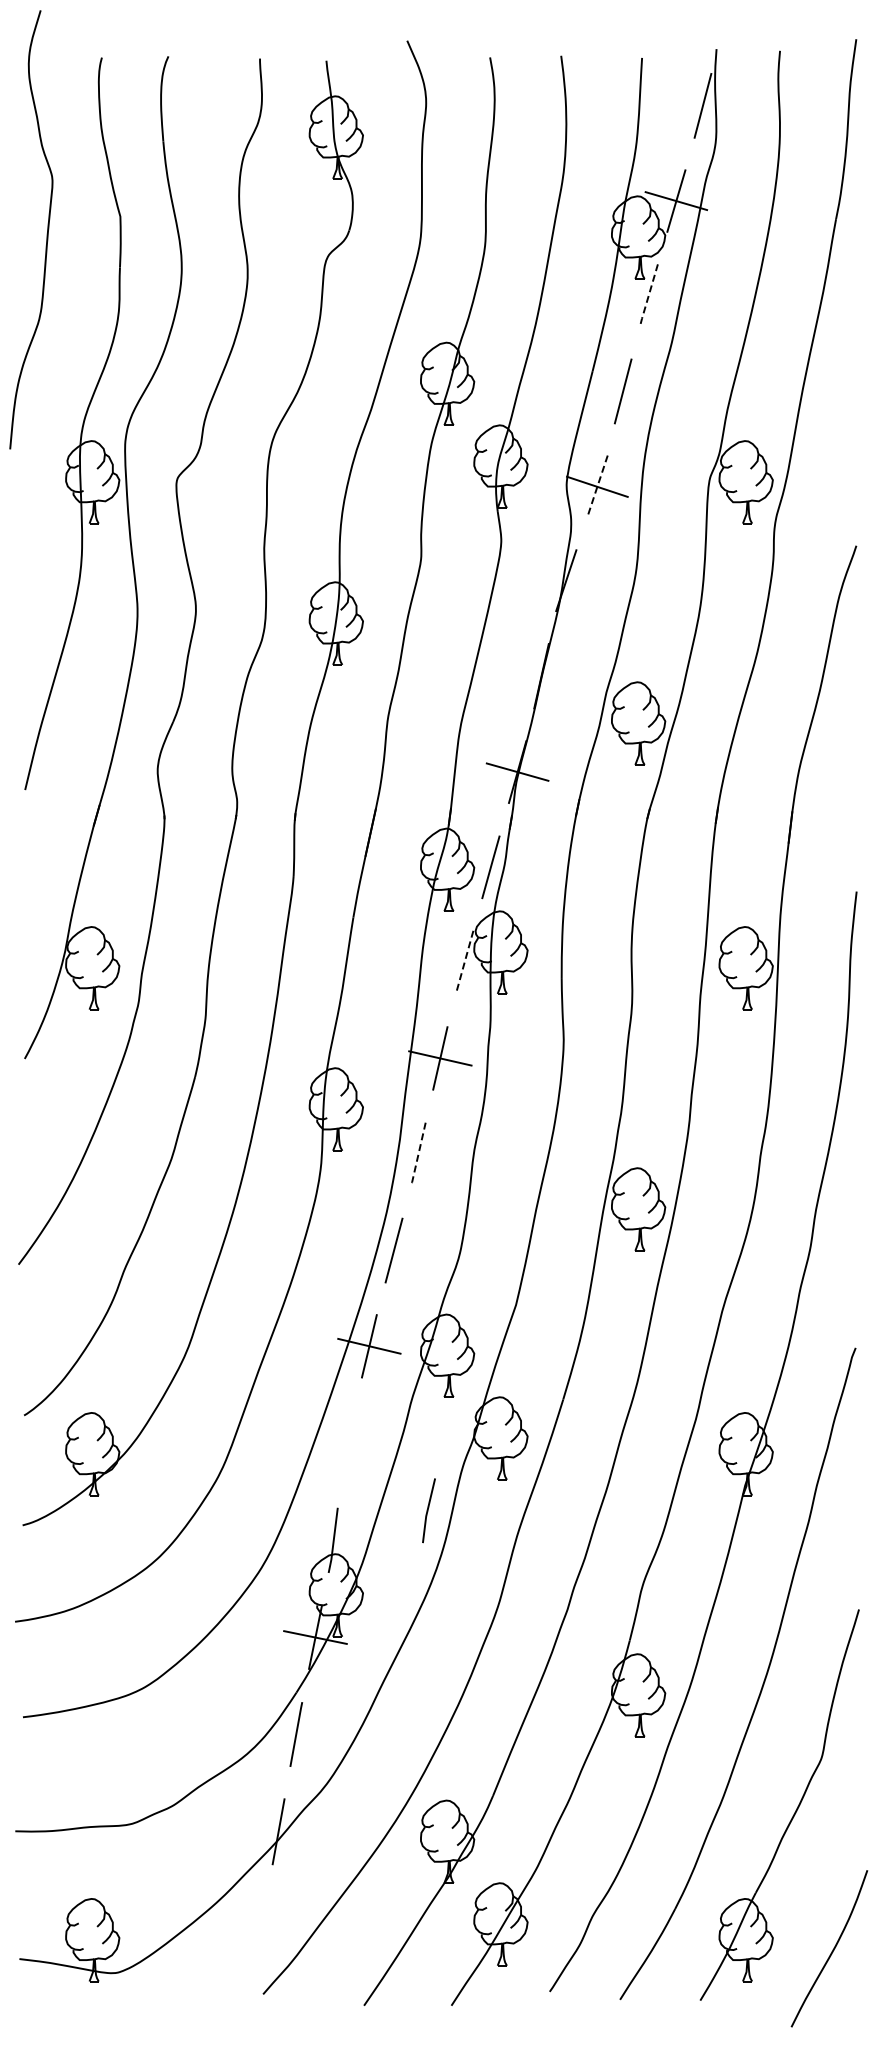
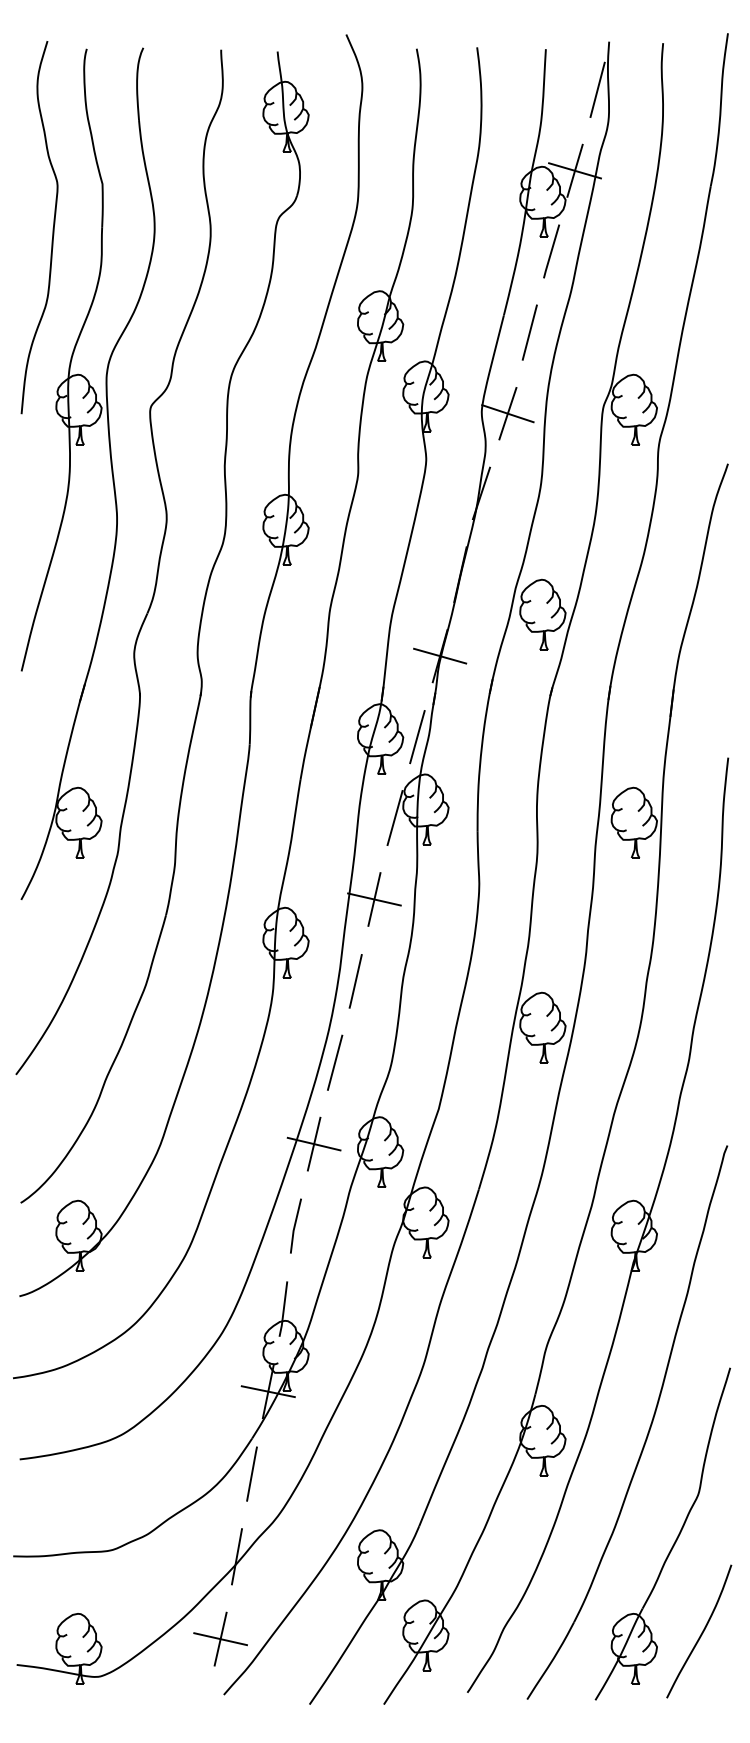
curve: (46, 233) -> (52, 230), moved
line: (648, 296) -> (551, 251), dashed -> solid
line: (597, 486) -> (508, 413), dashed -> solid
line: (464, 962) -> (394, 817), dashed -> solid
line: (418, 1155) -> (355, 981), dashed -> solid
line: (428, 1510) -> (295, 1225), moved
part: (259, 1928) -> (220, 1638), added
curve: (832, 1949) -> (701, 1632), moved

